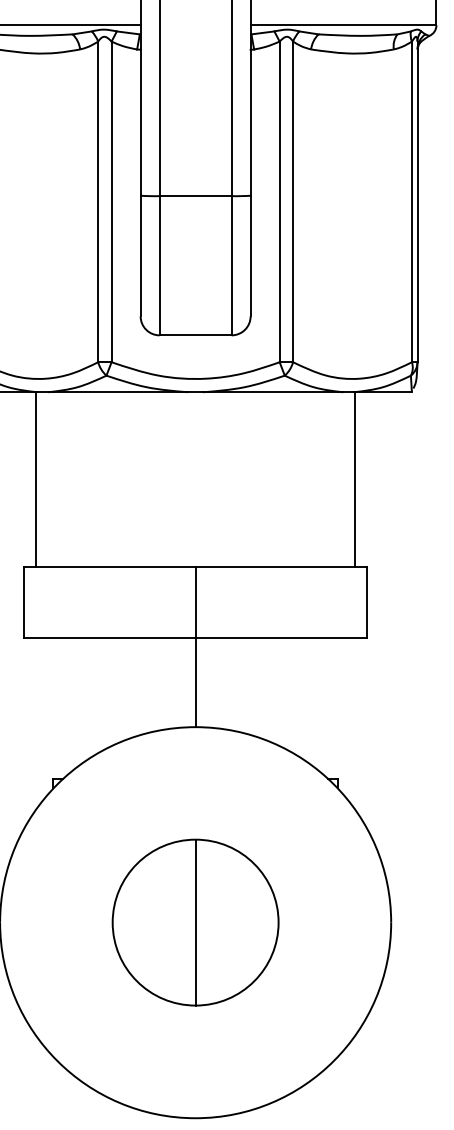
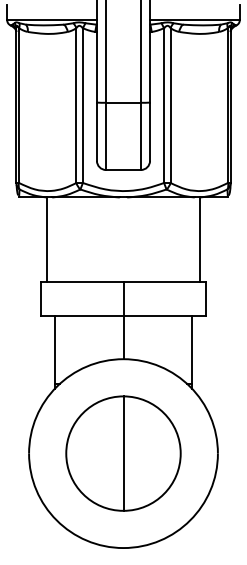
line: (52, 709) -> (54, 350), added
line: (338, 709) -> (192, 350), added
part: (195, 922) -> (123, 453), size x1.43

